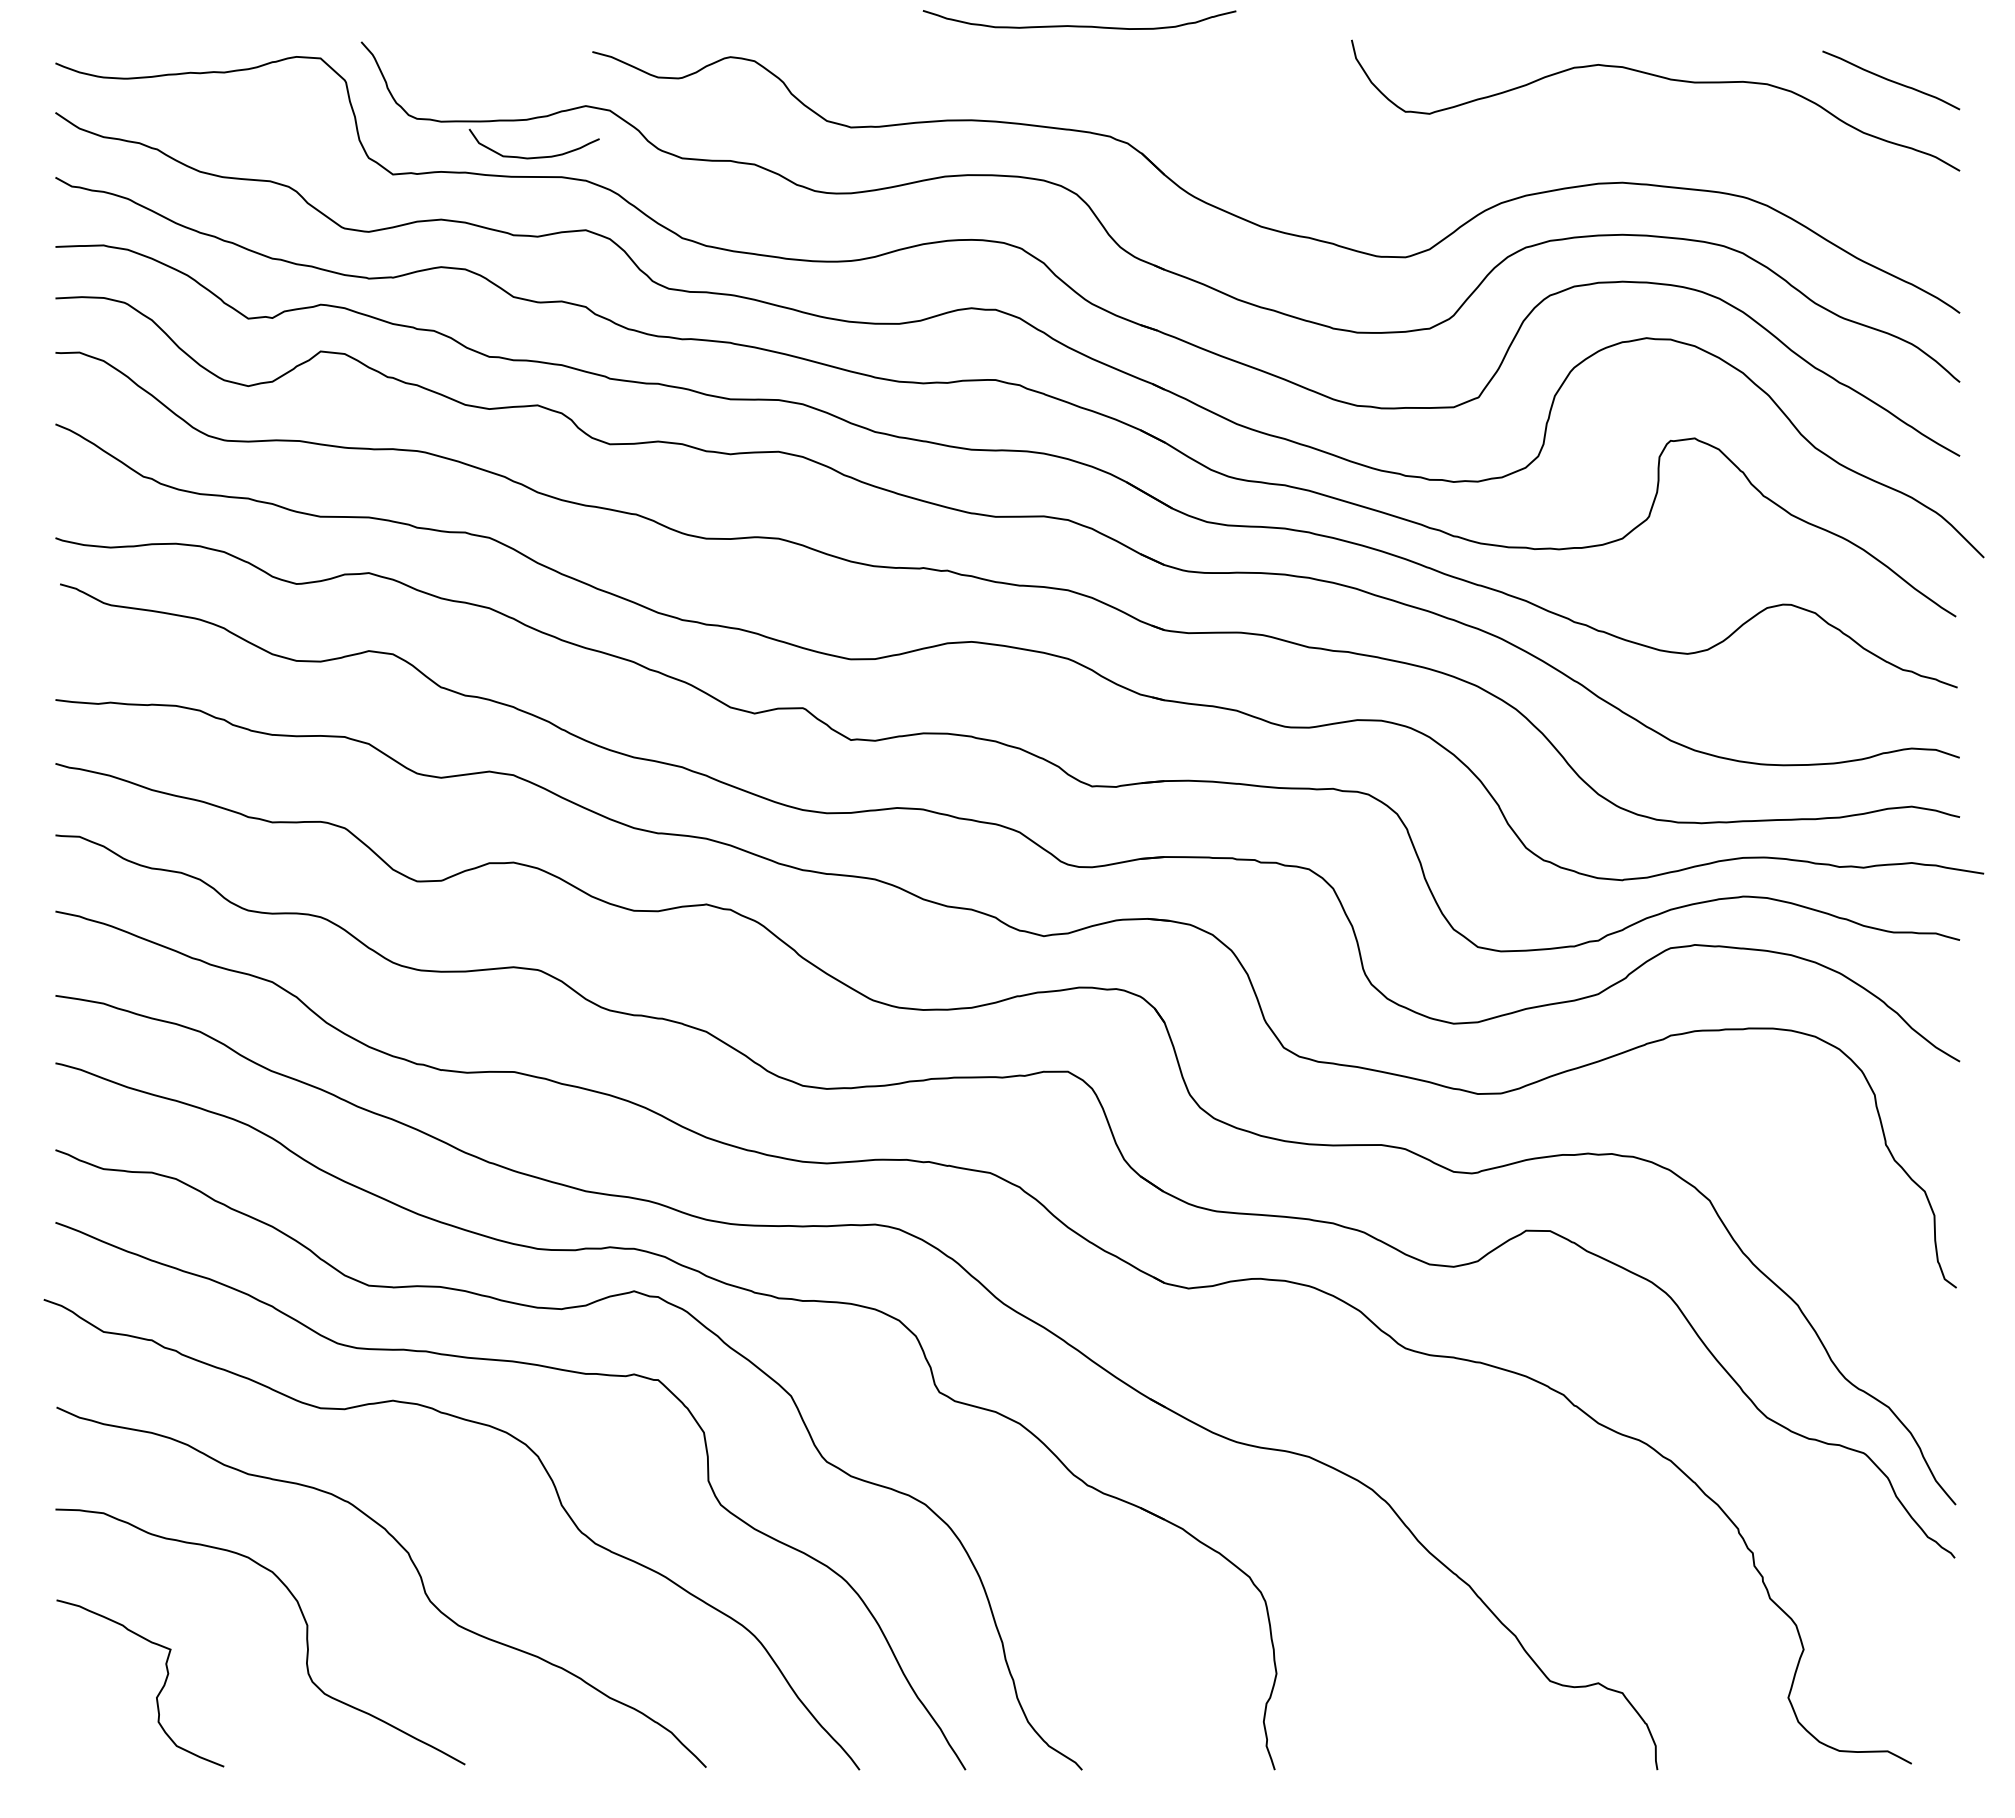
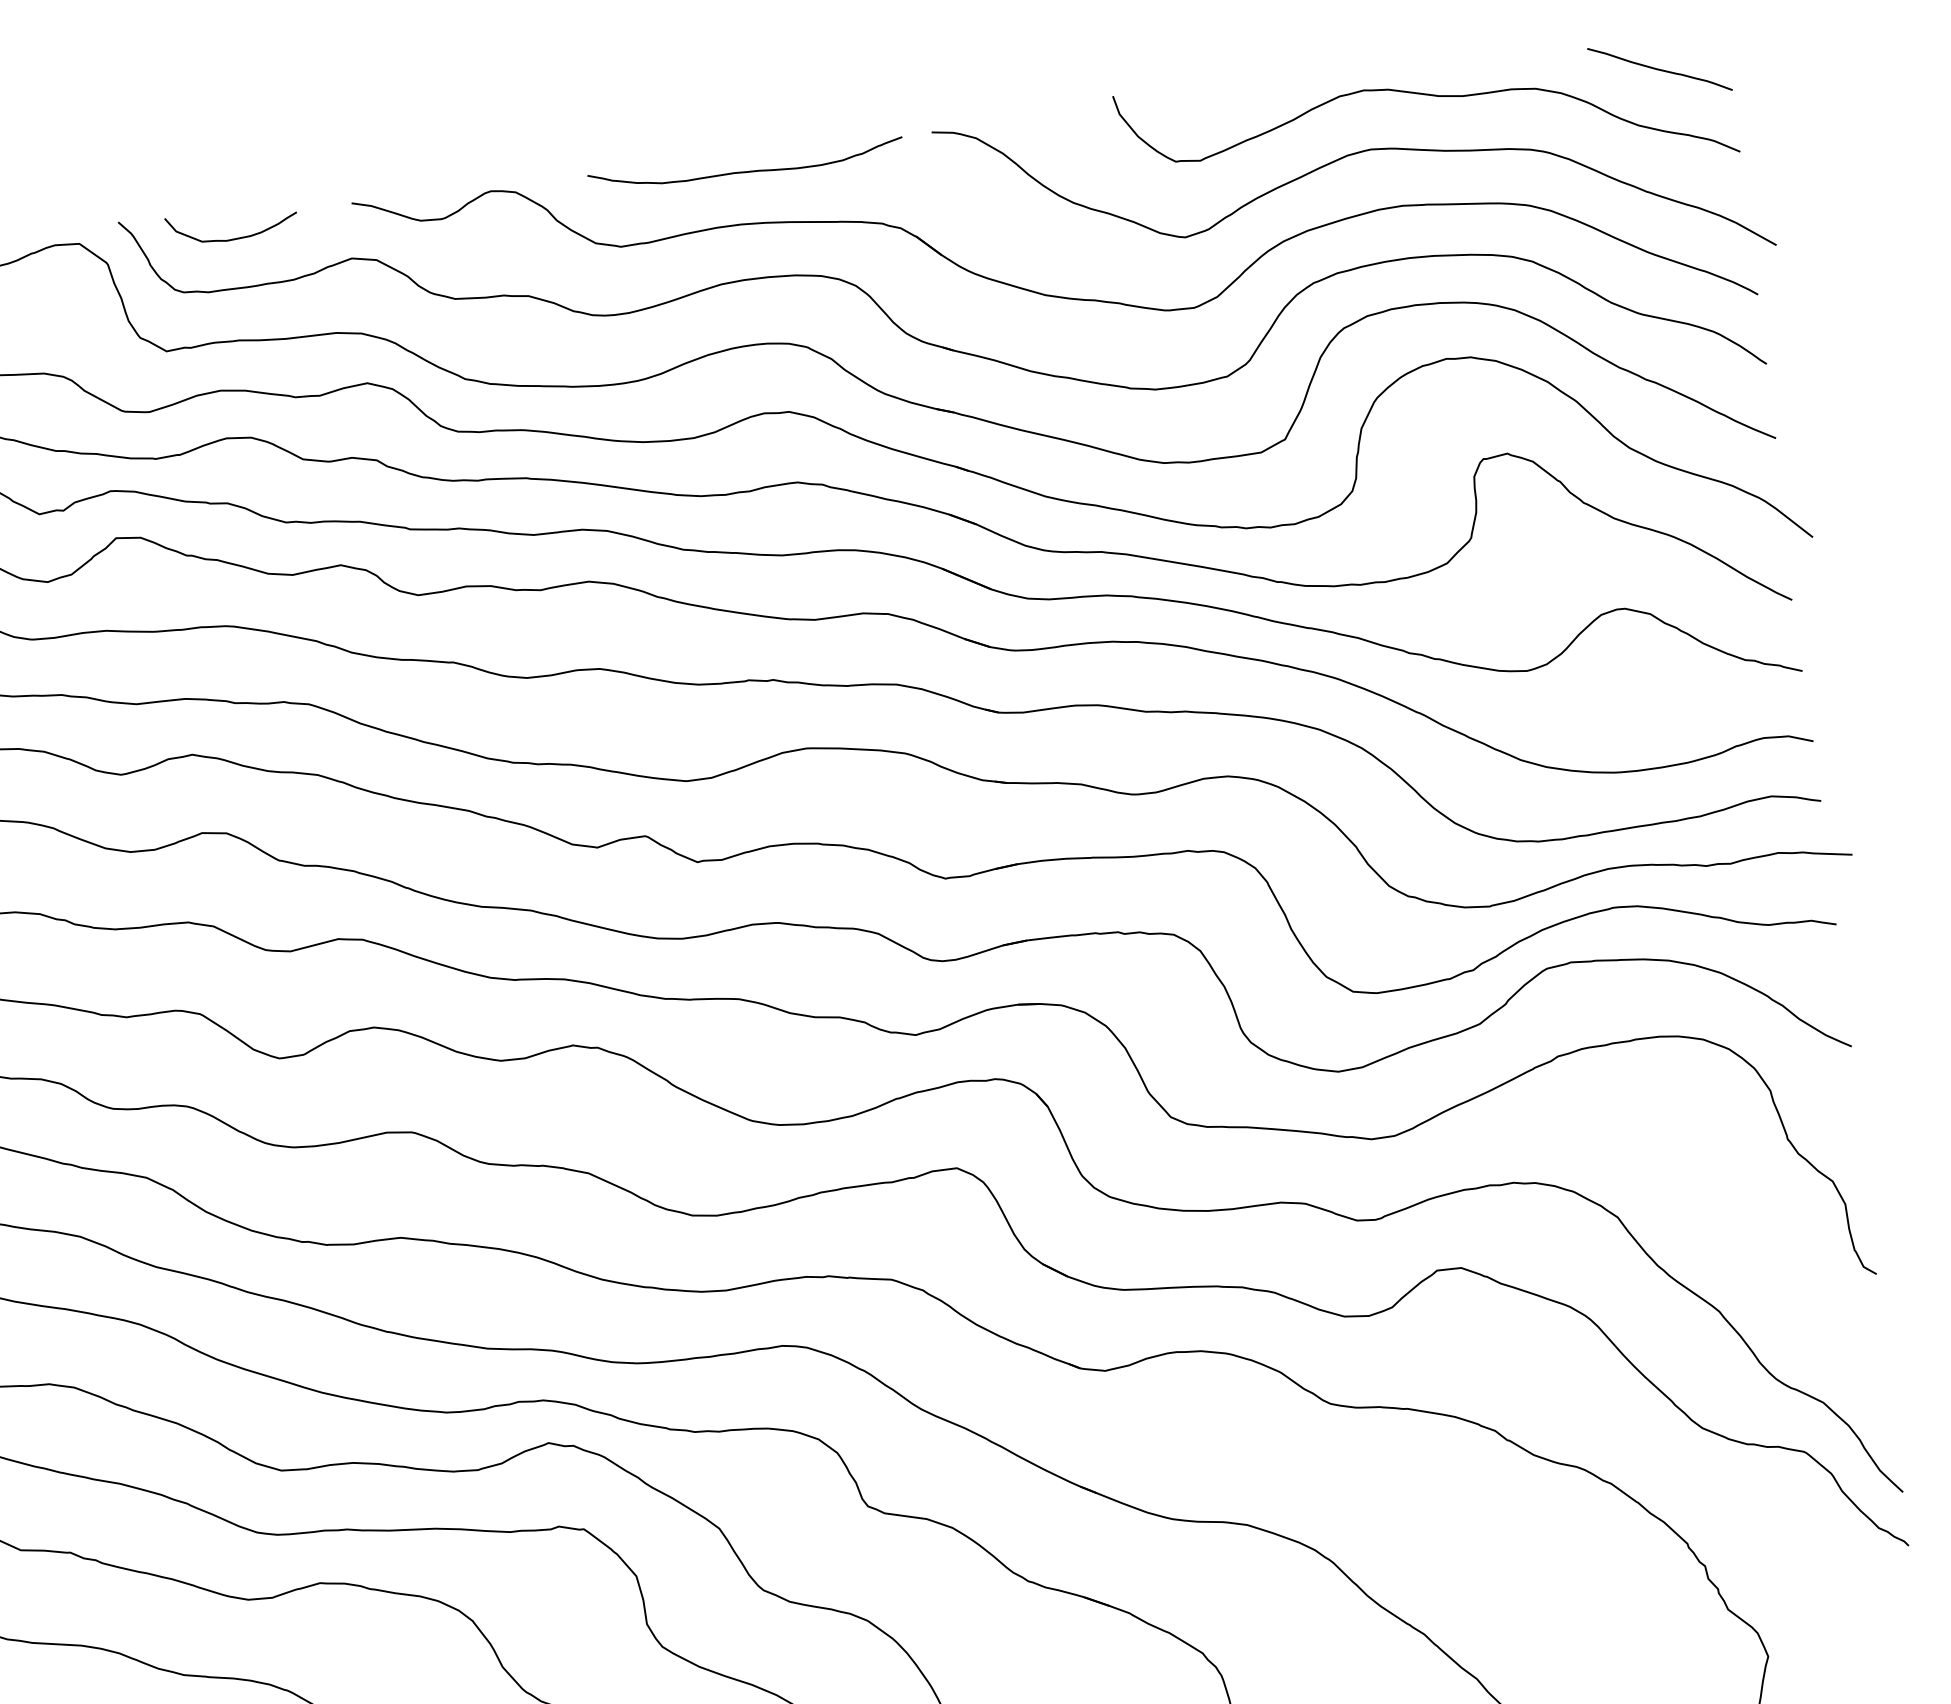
curve: (1079, 25) -> (746, 171), moved
curve: (1566, 130) -> (1339, 160), added
curve: (536, 156) -> (235, 237), moved

